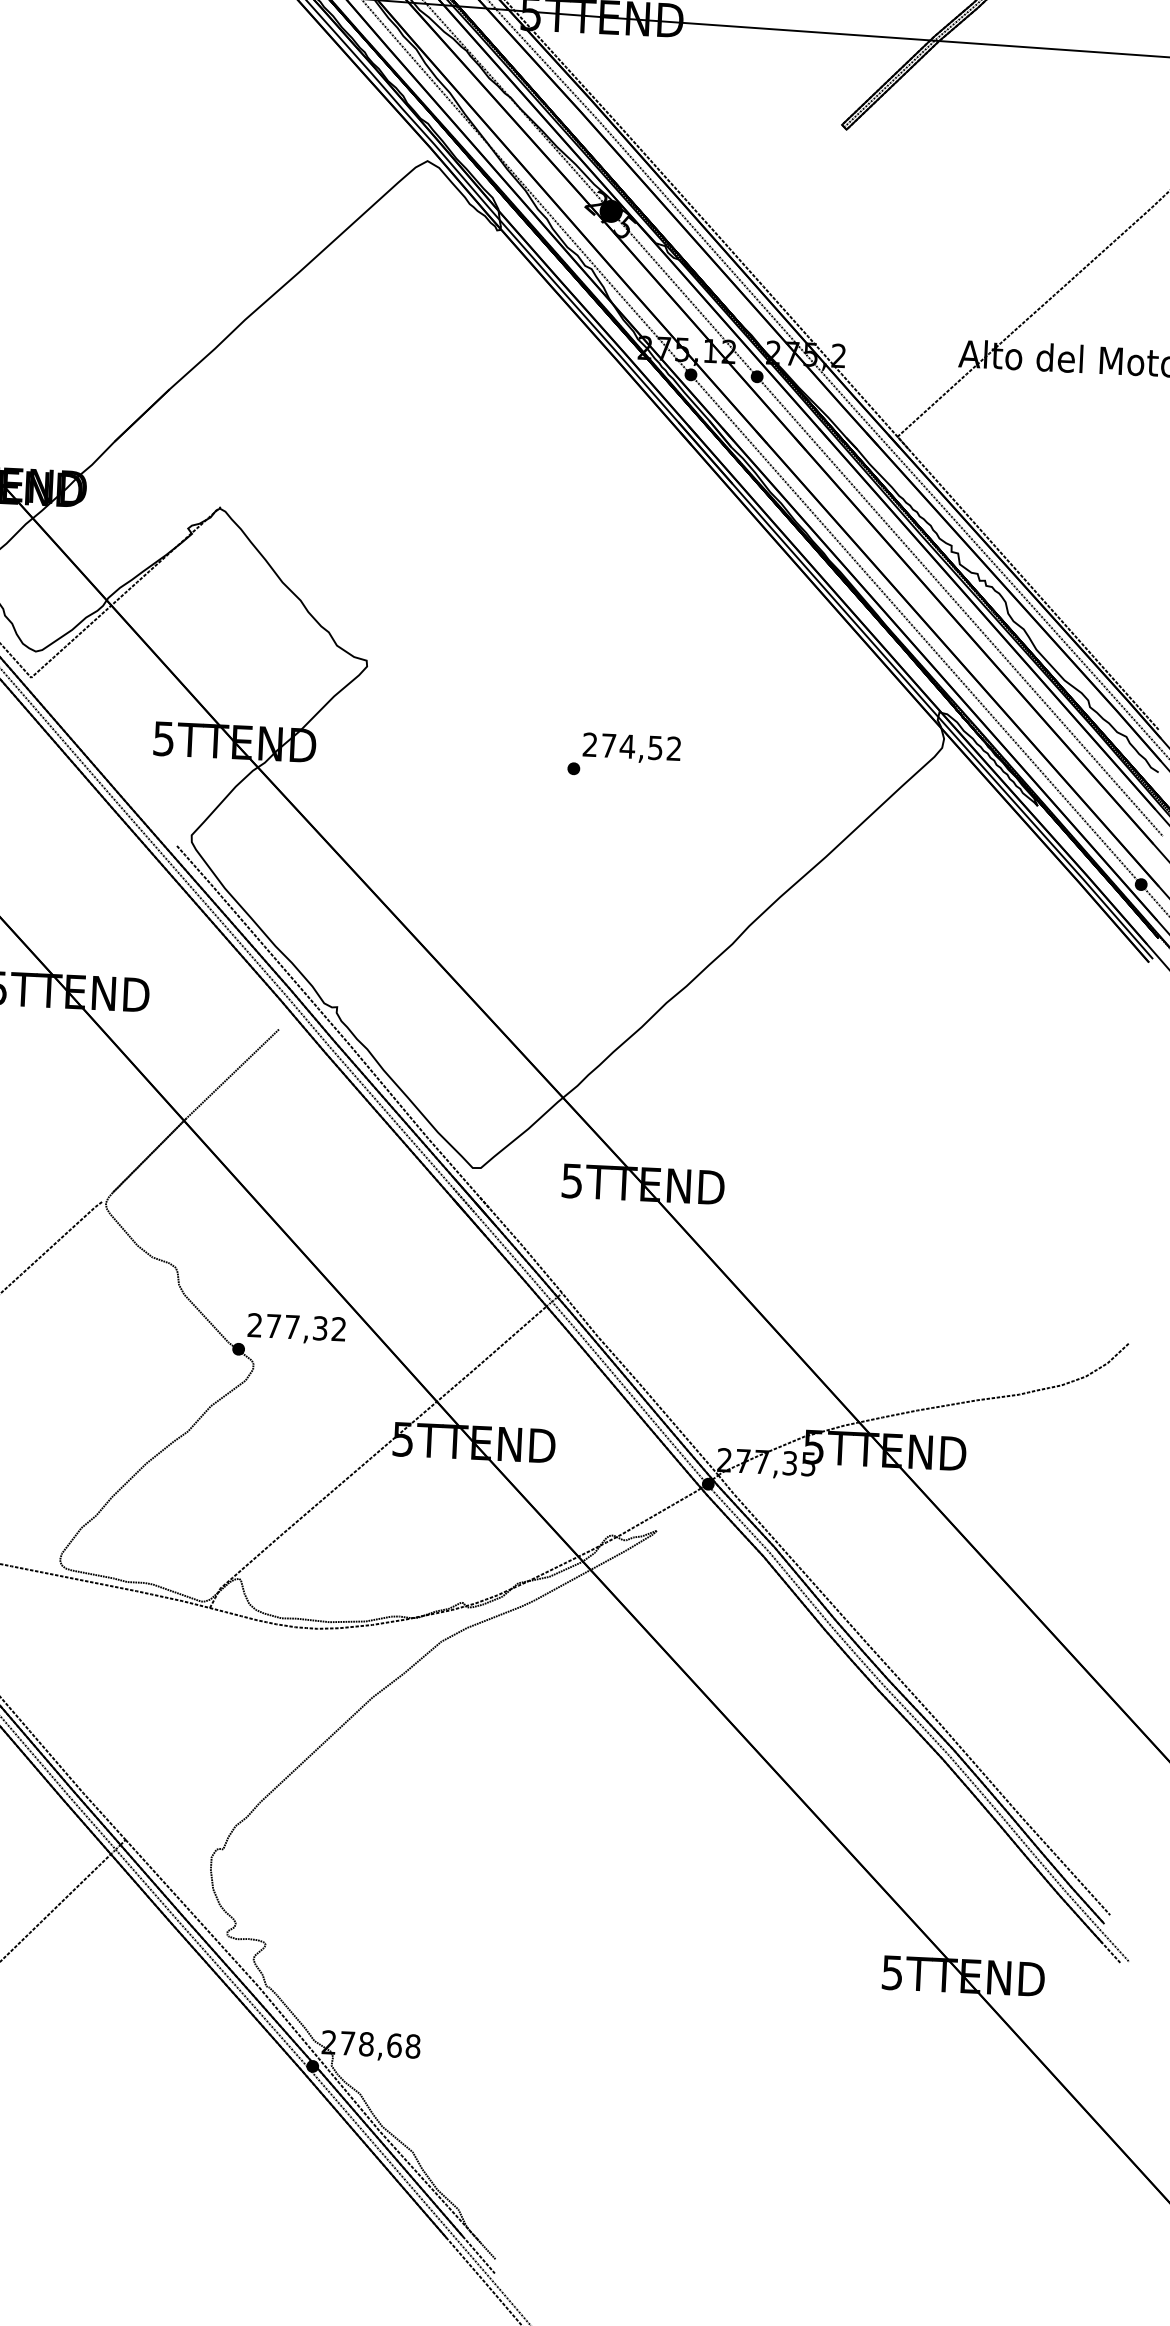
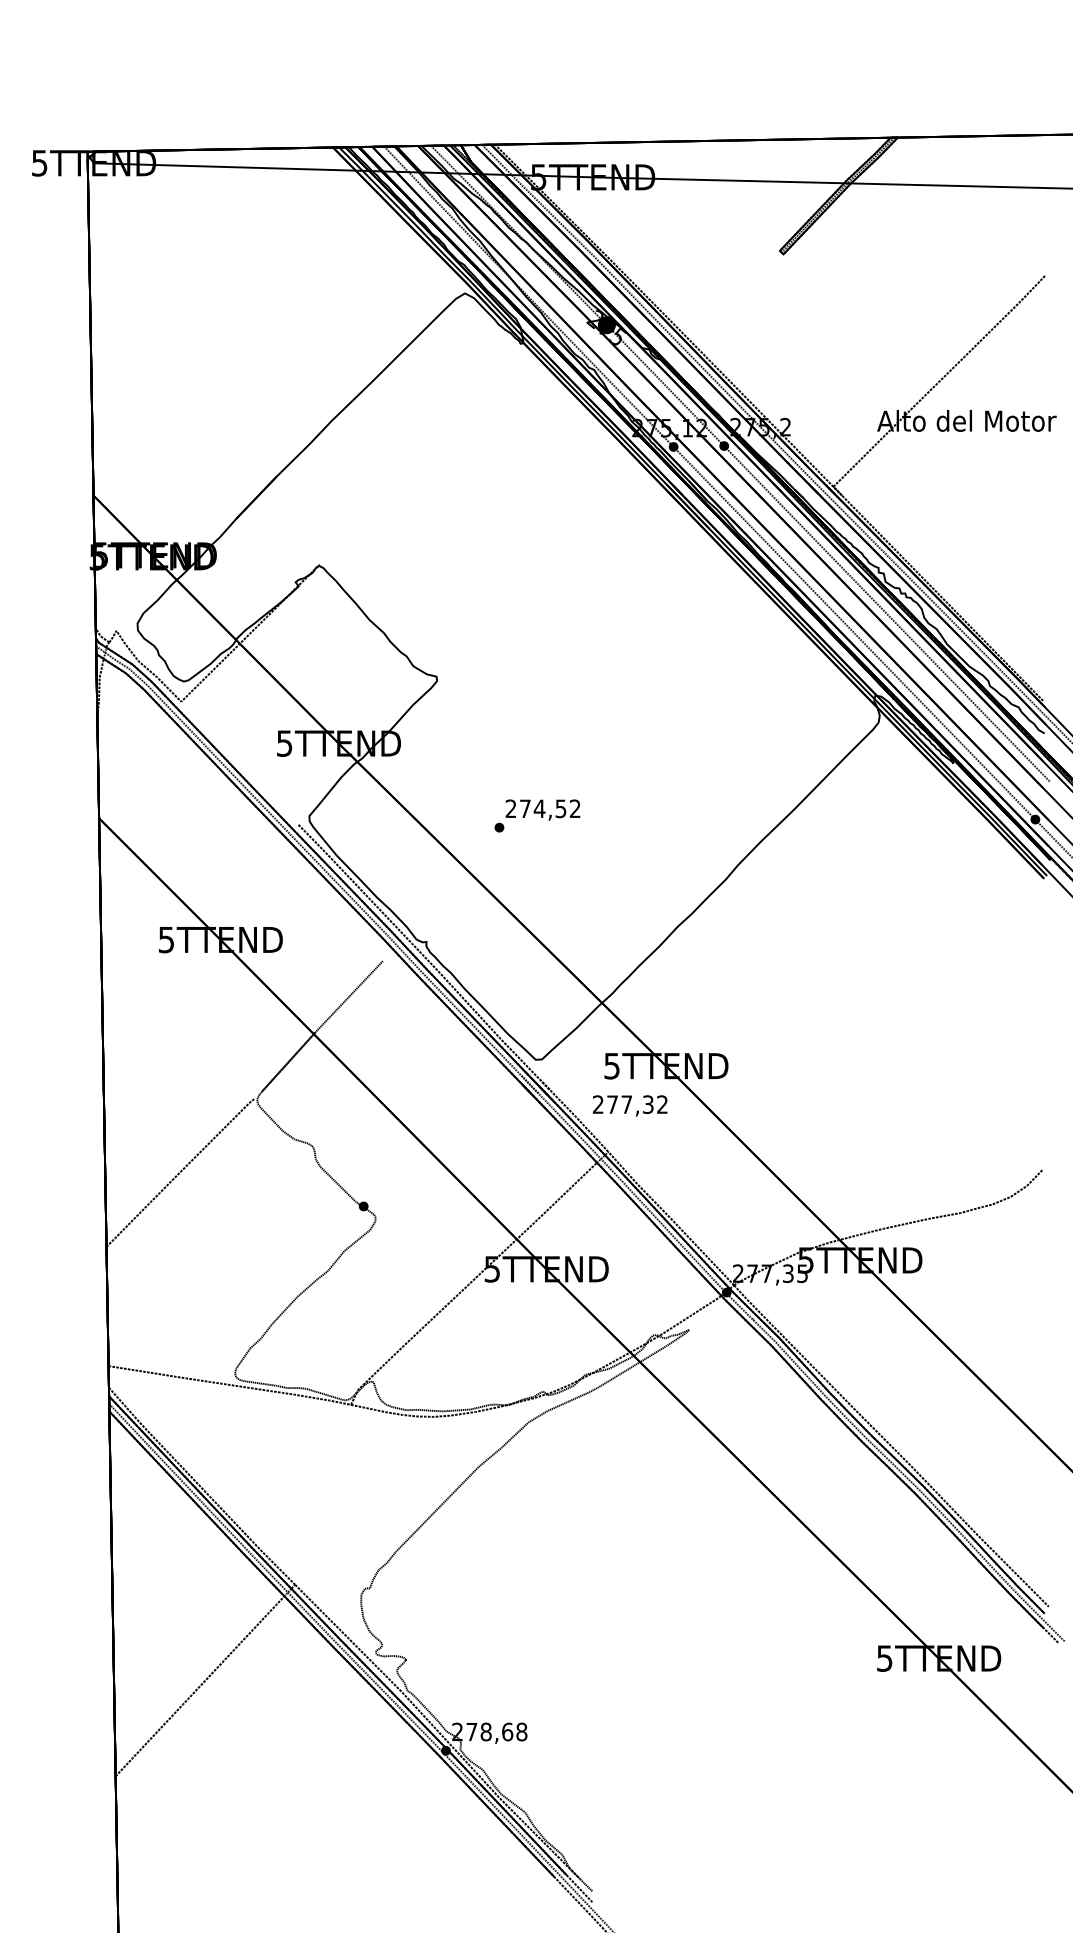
text: (624, 755) -> (537, 815), moved
text: (297, 1328) -> (630, 1105), moved

